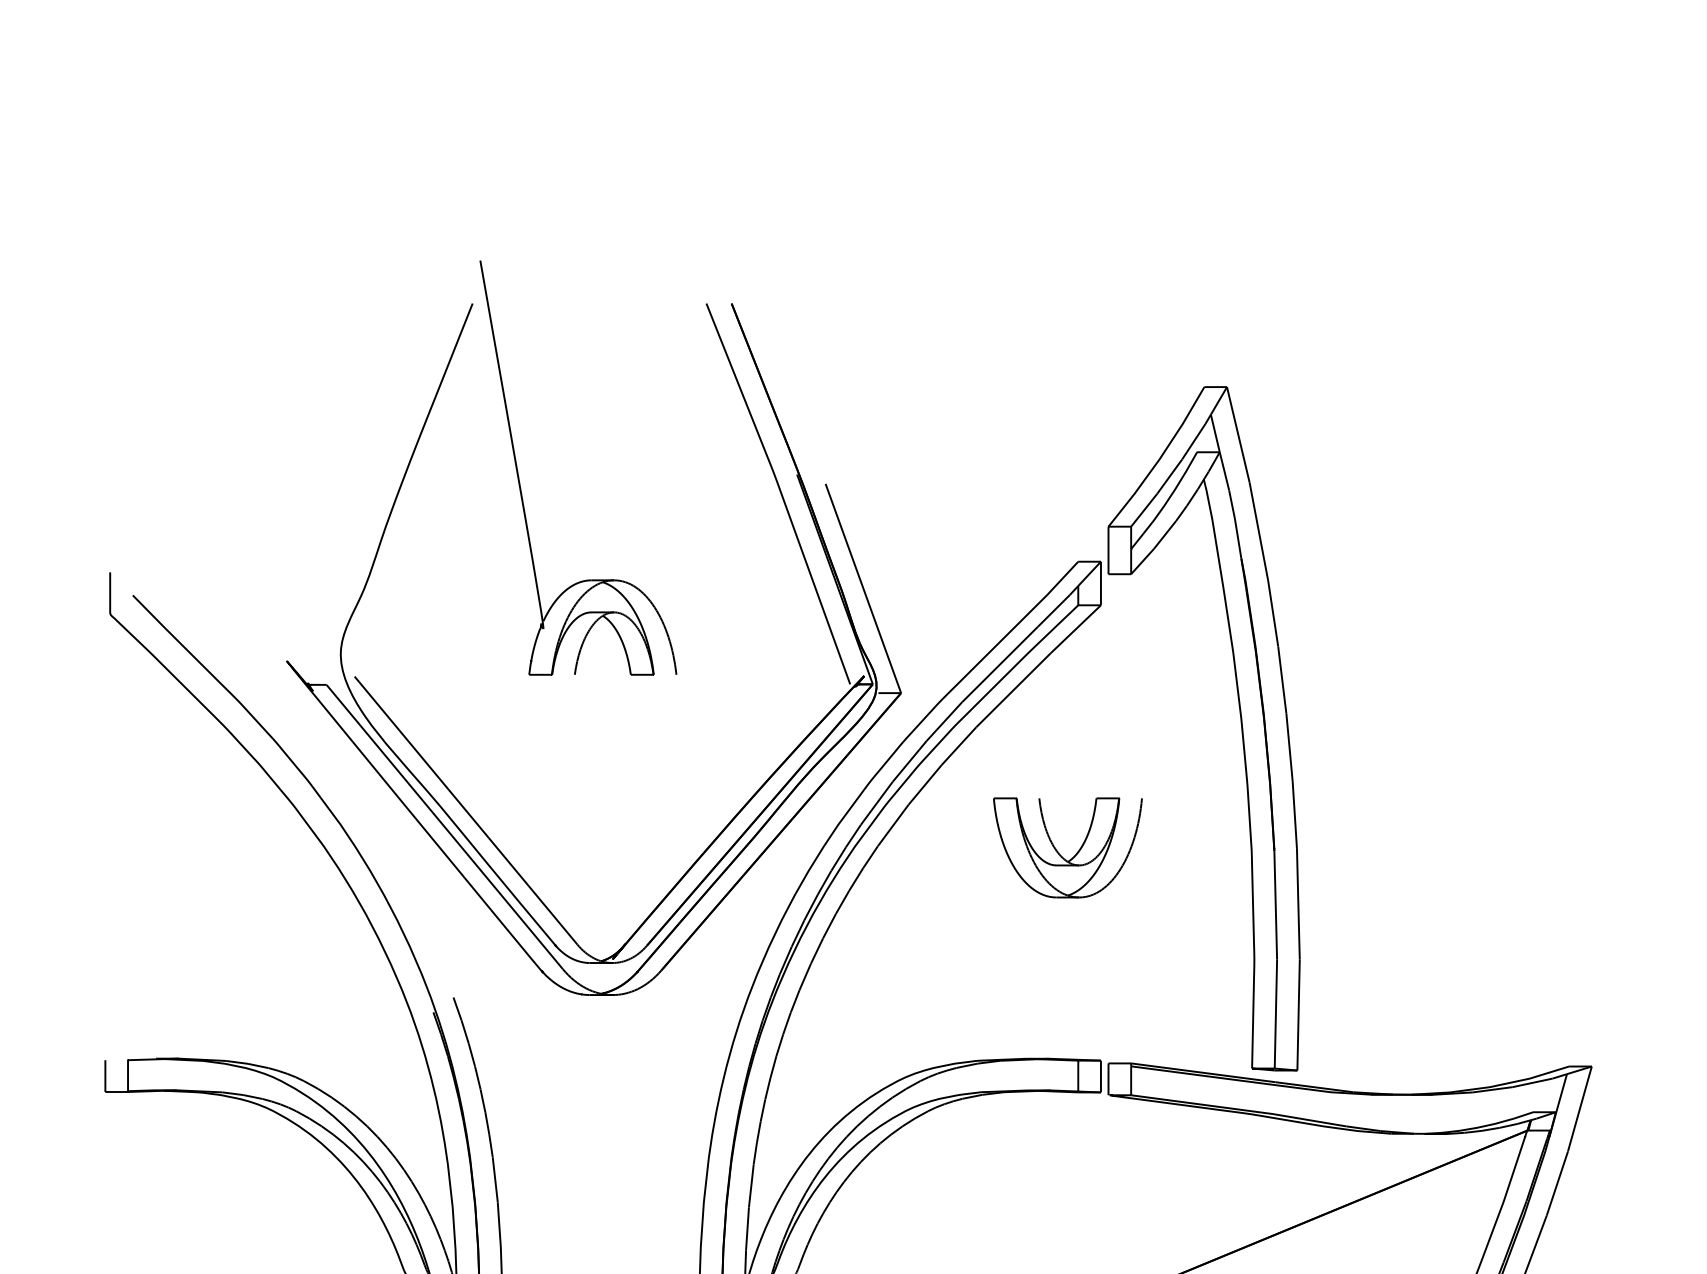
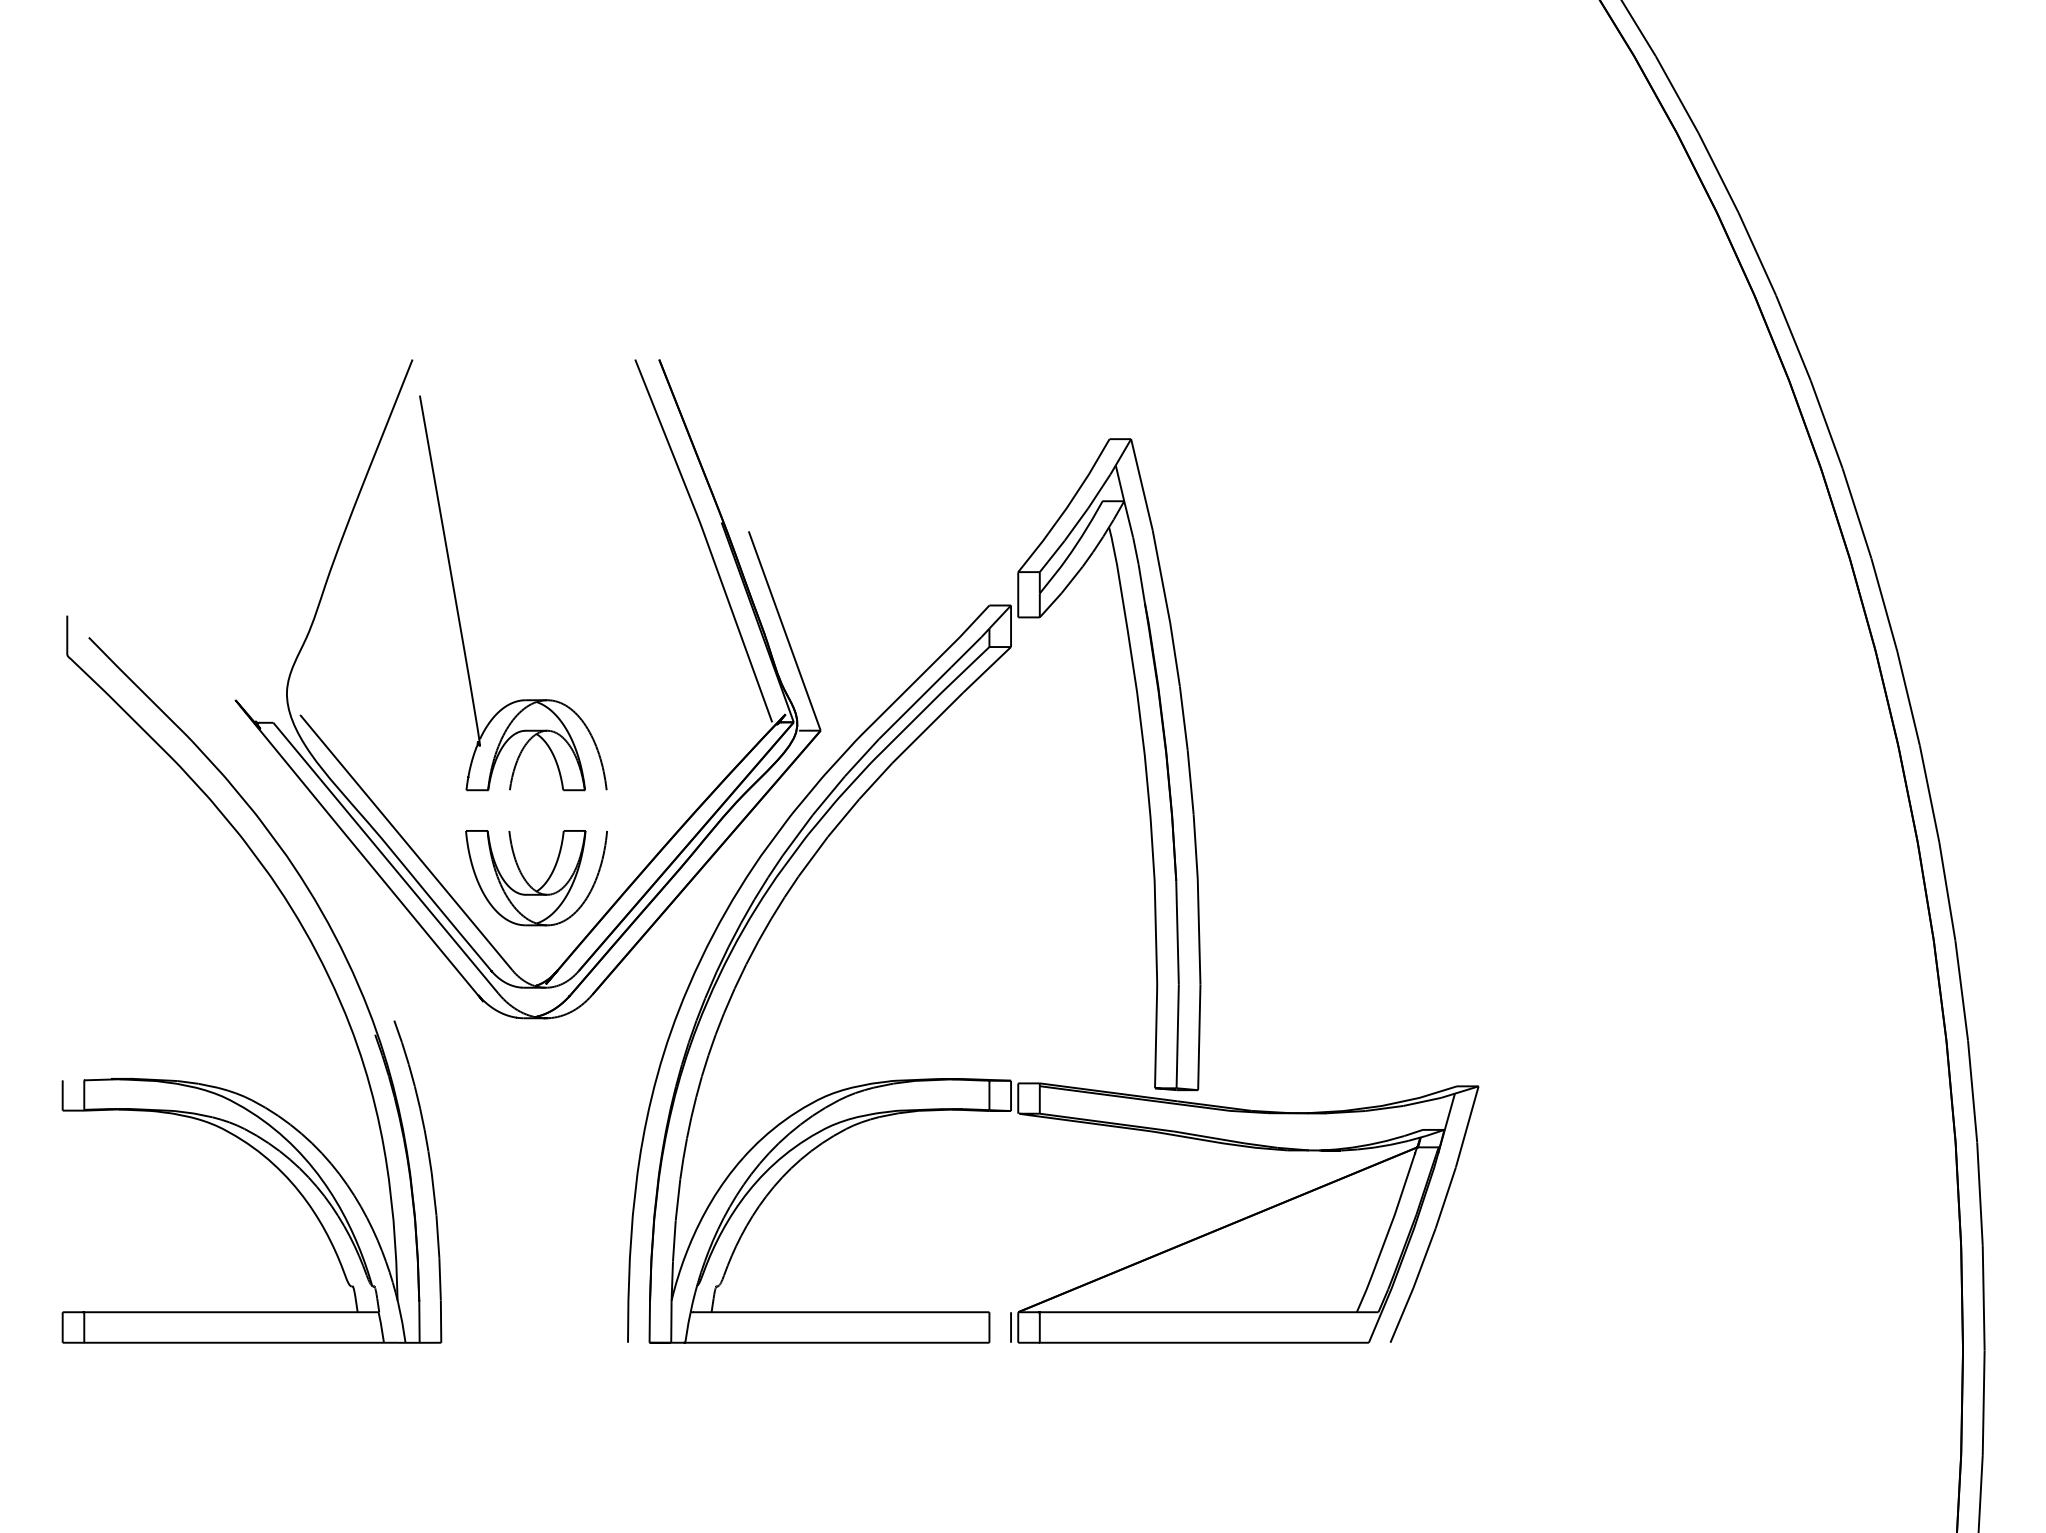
part: (519, 478) -> (457, 603), moved
part: (1059, 852) -> (528, 882), moved

